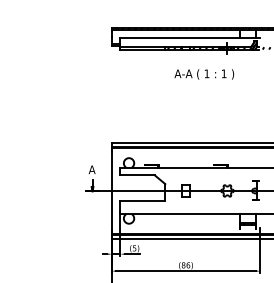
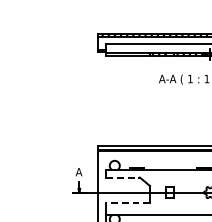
line: (138, 175) -> (123, 177), solid -> dashed
line: (142, 201) -> (127, 202), solid -> dashed

